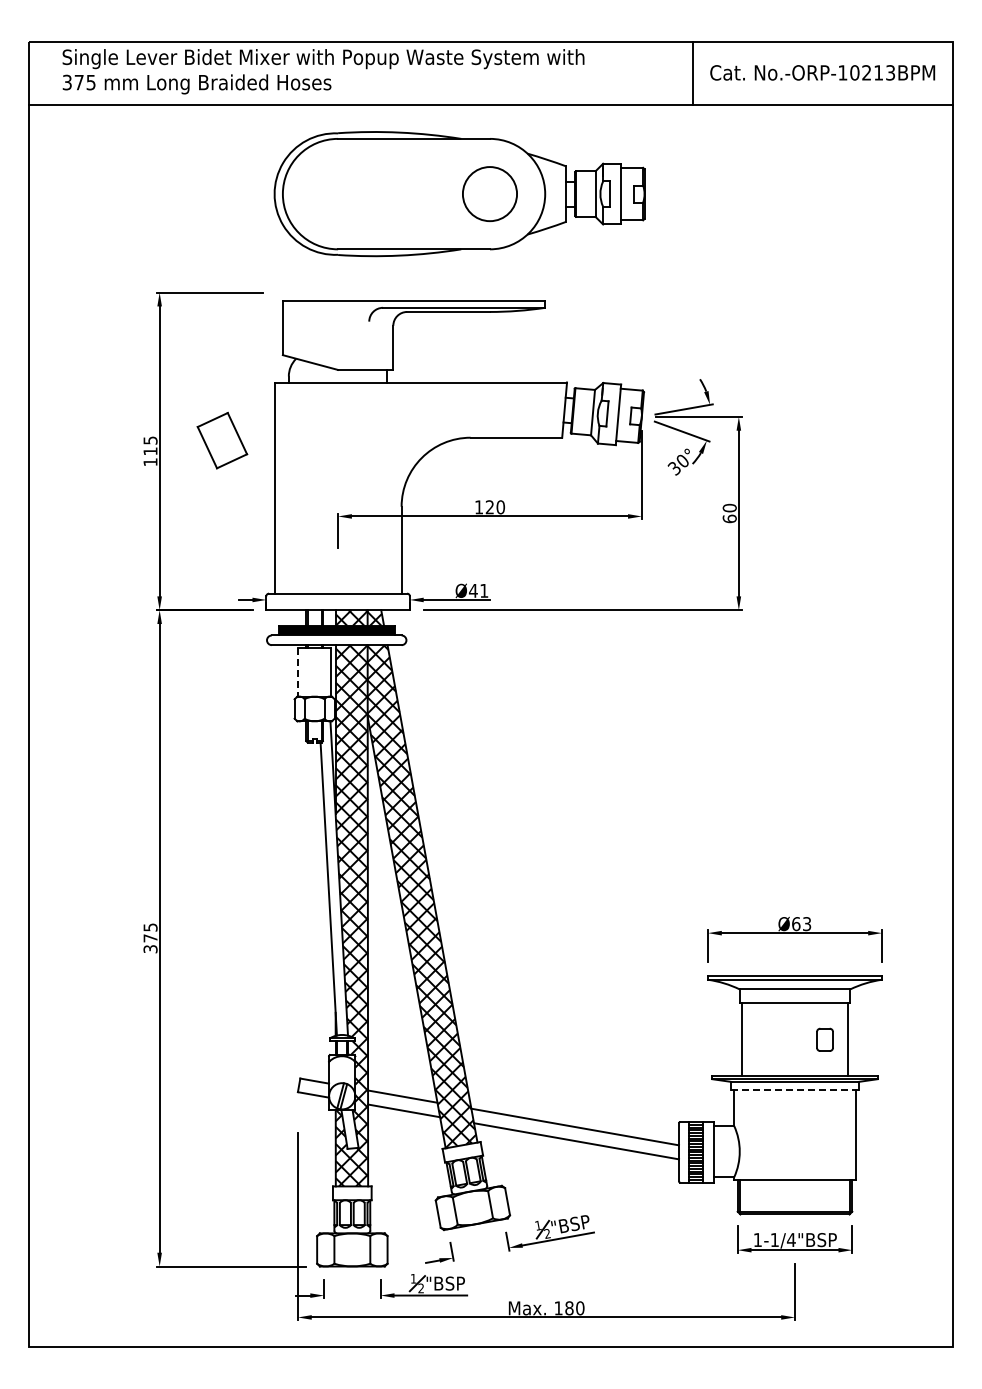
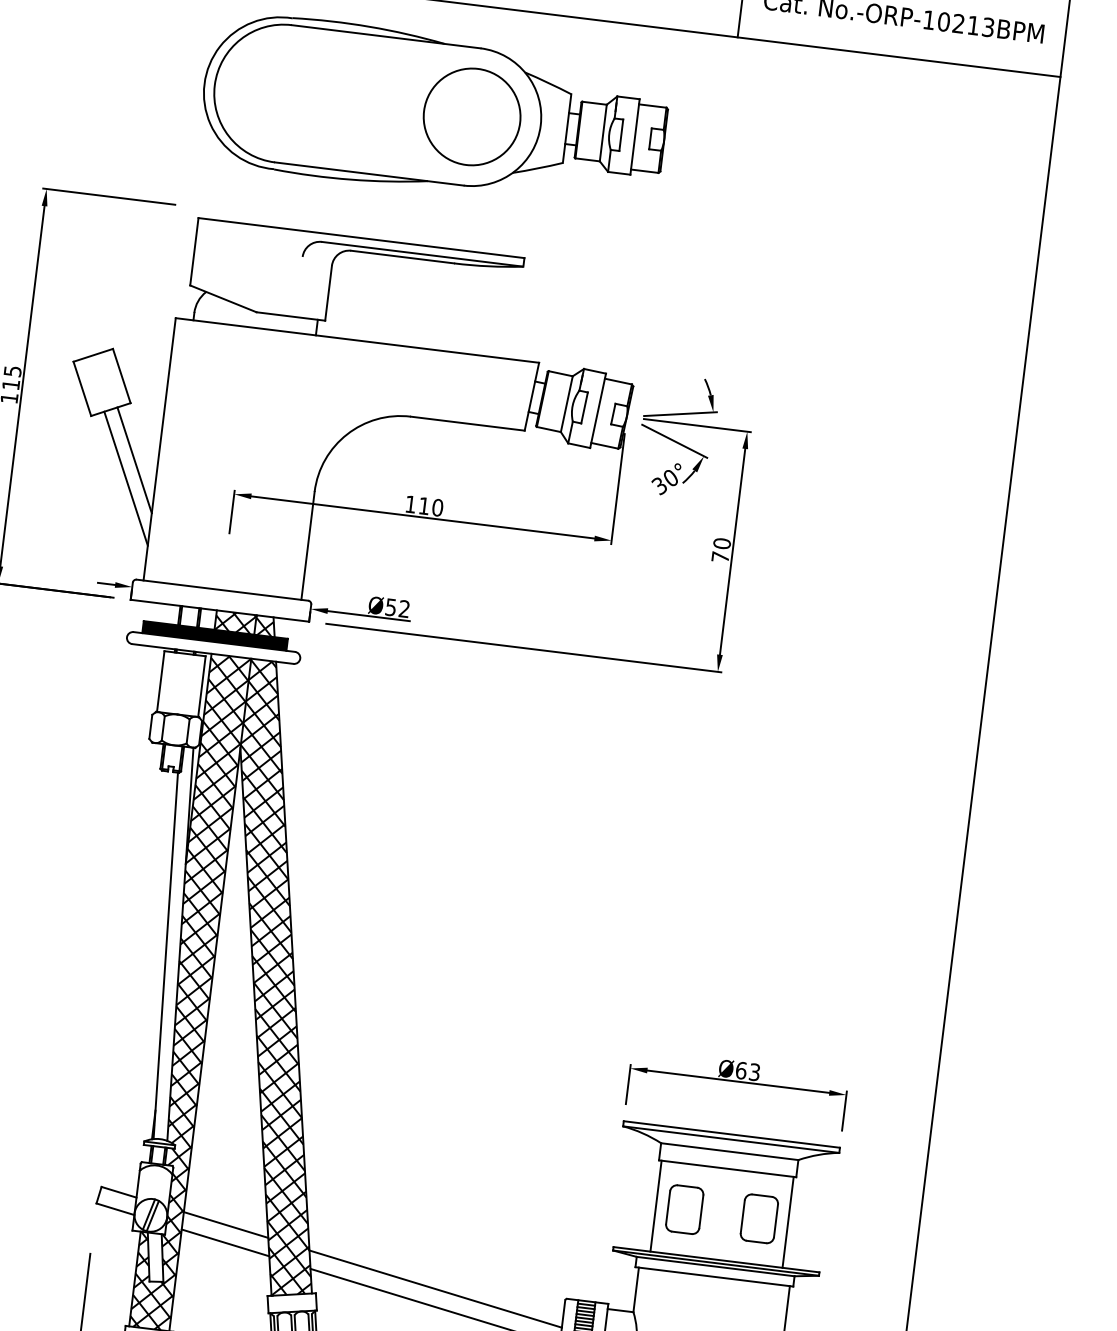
circle: (489, 193) -> (471, 116), size x1.43
line: (255, 498) -> (134, 459), added
text: (489, 507) -> (423, 506), 120 -> 110
line: (250, 514) -> (125, 478), added
text: (729, 518) -> (720, 556), 60 -> 70
text: (478, 590) -> (397, 607), Ø41 -> Ø52
line: (298, 672) -> (161, 682), dashed -> solid
part: (764, 1039) -> (684, 1209), added
part: (824, 1039) -> (758, 1218), size x1.67
line: (795, 1090) -> (714, 1277), dashed -> solid

